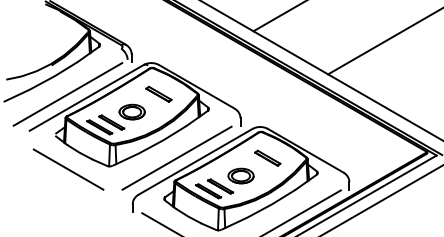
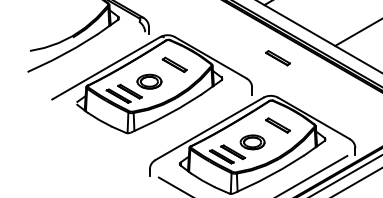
part: (267, 86) -> (277, 57), added
line: (67, 94) -> (88, 65), removed
line: (176, 157) -> (191, 124), removed
line: (68, 169) -> (89, 136), removed

